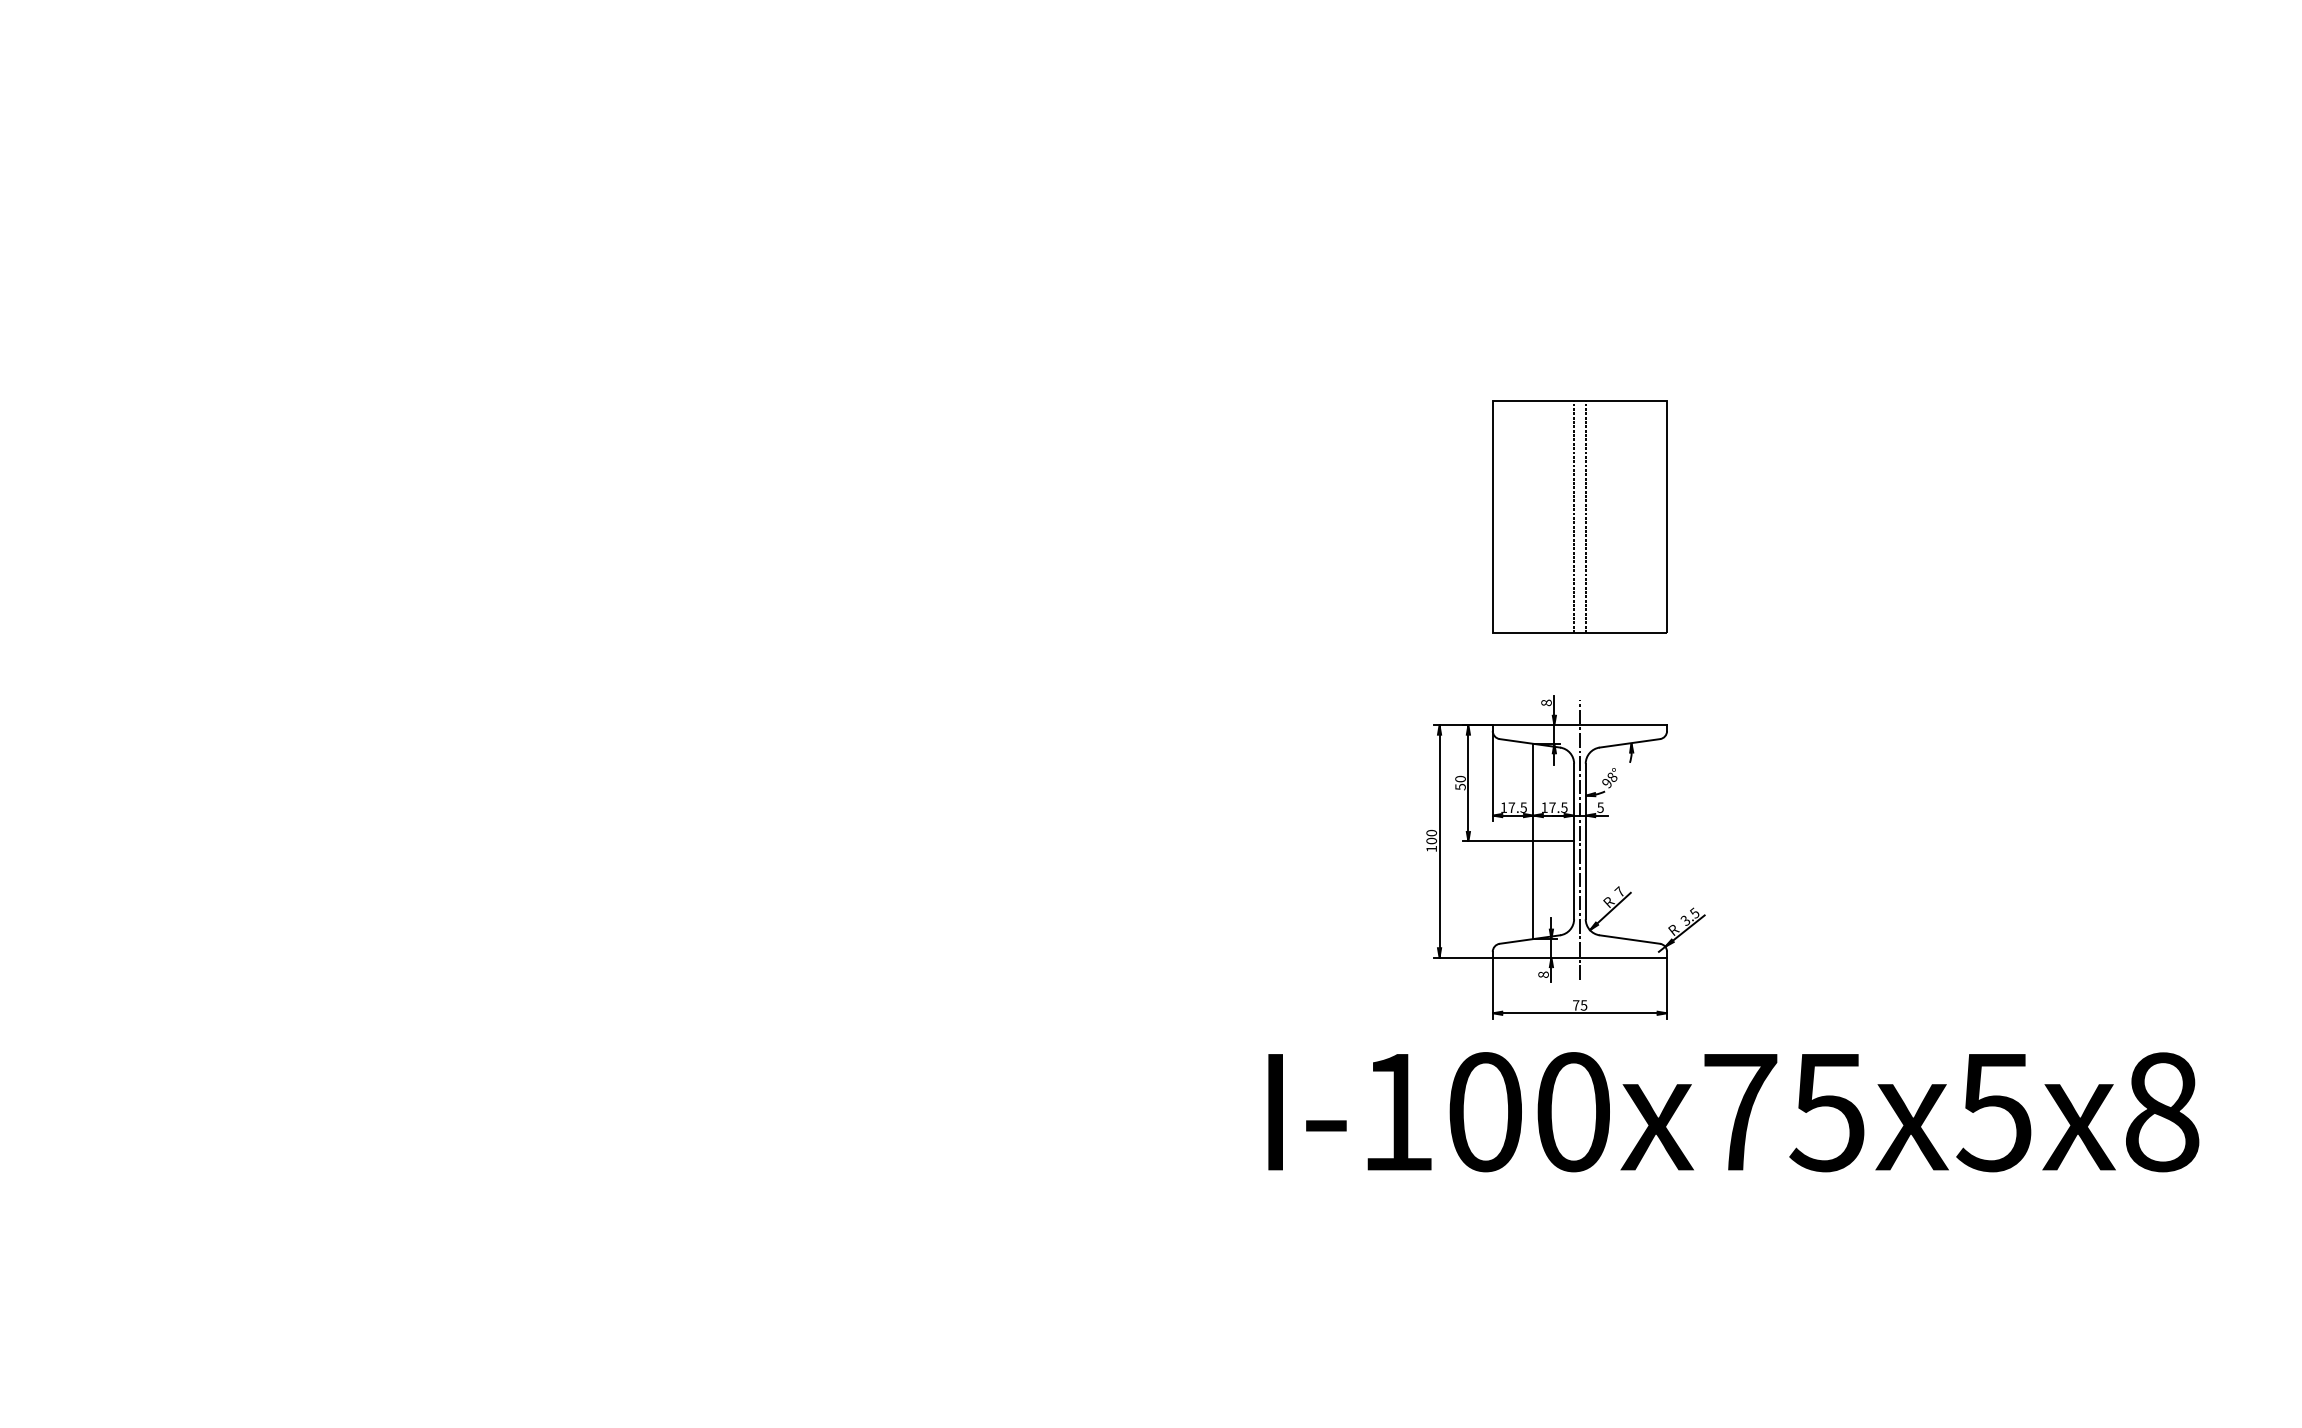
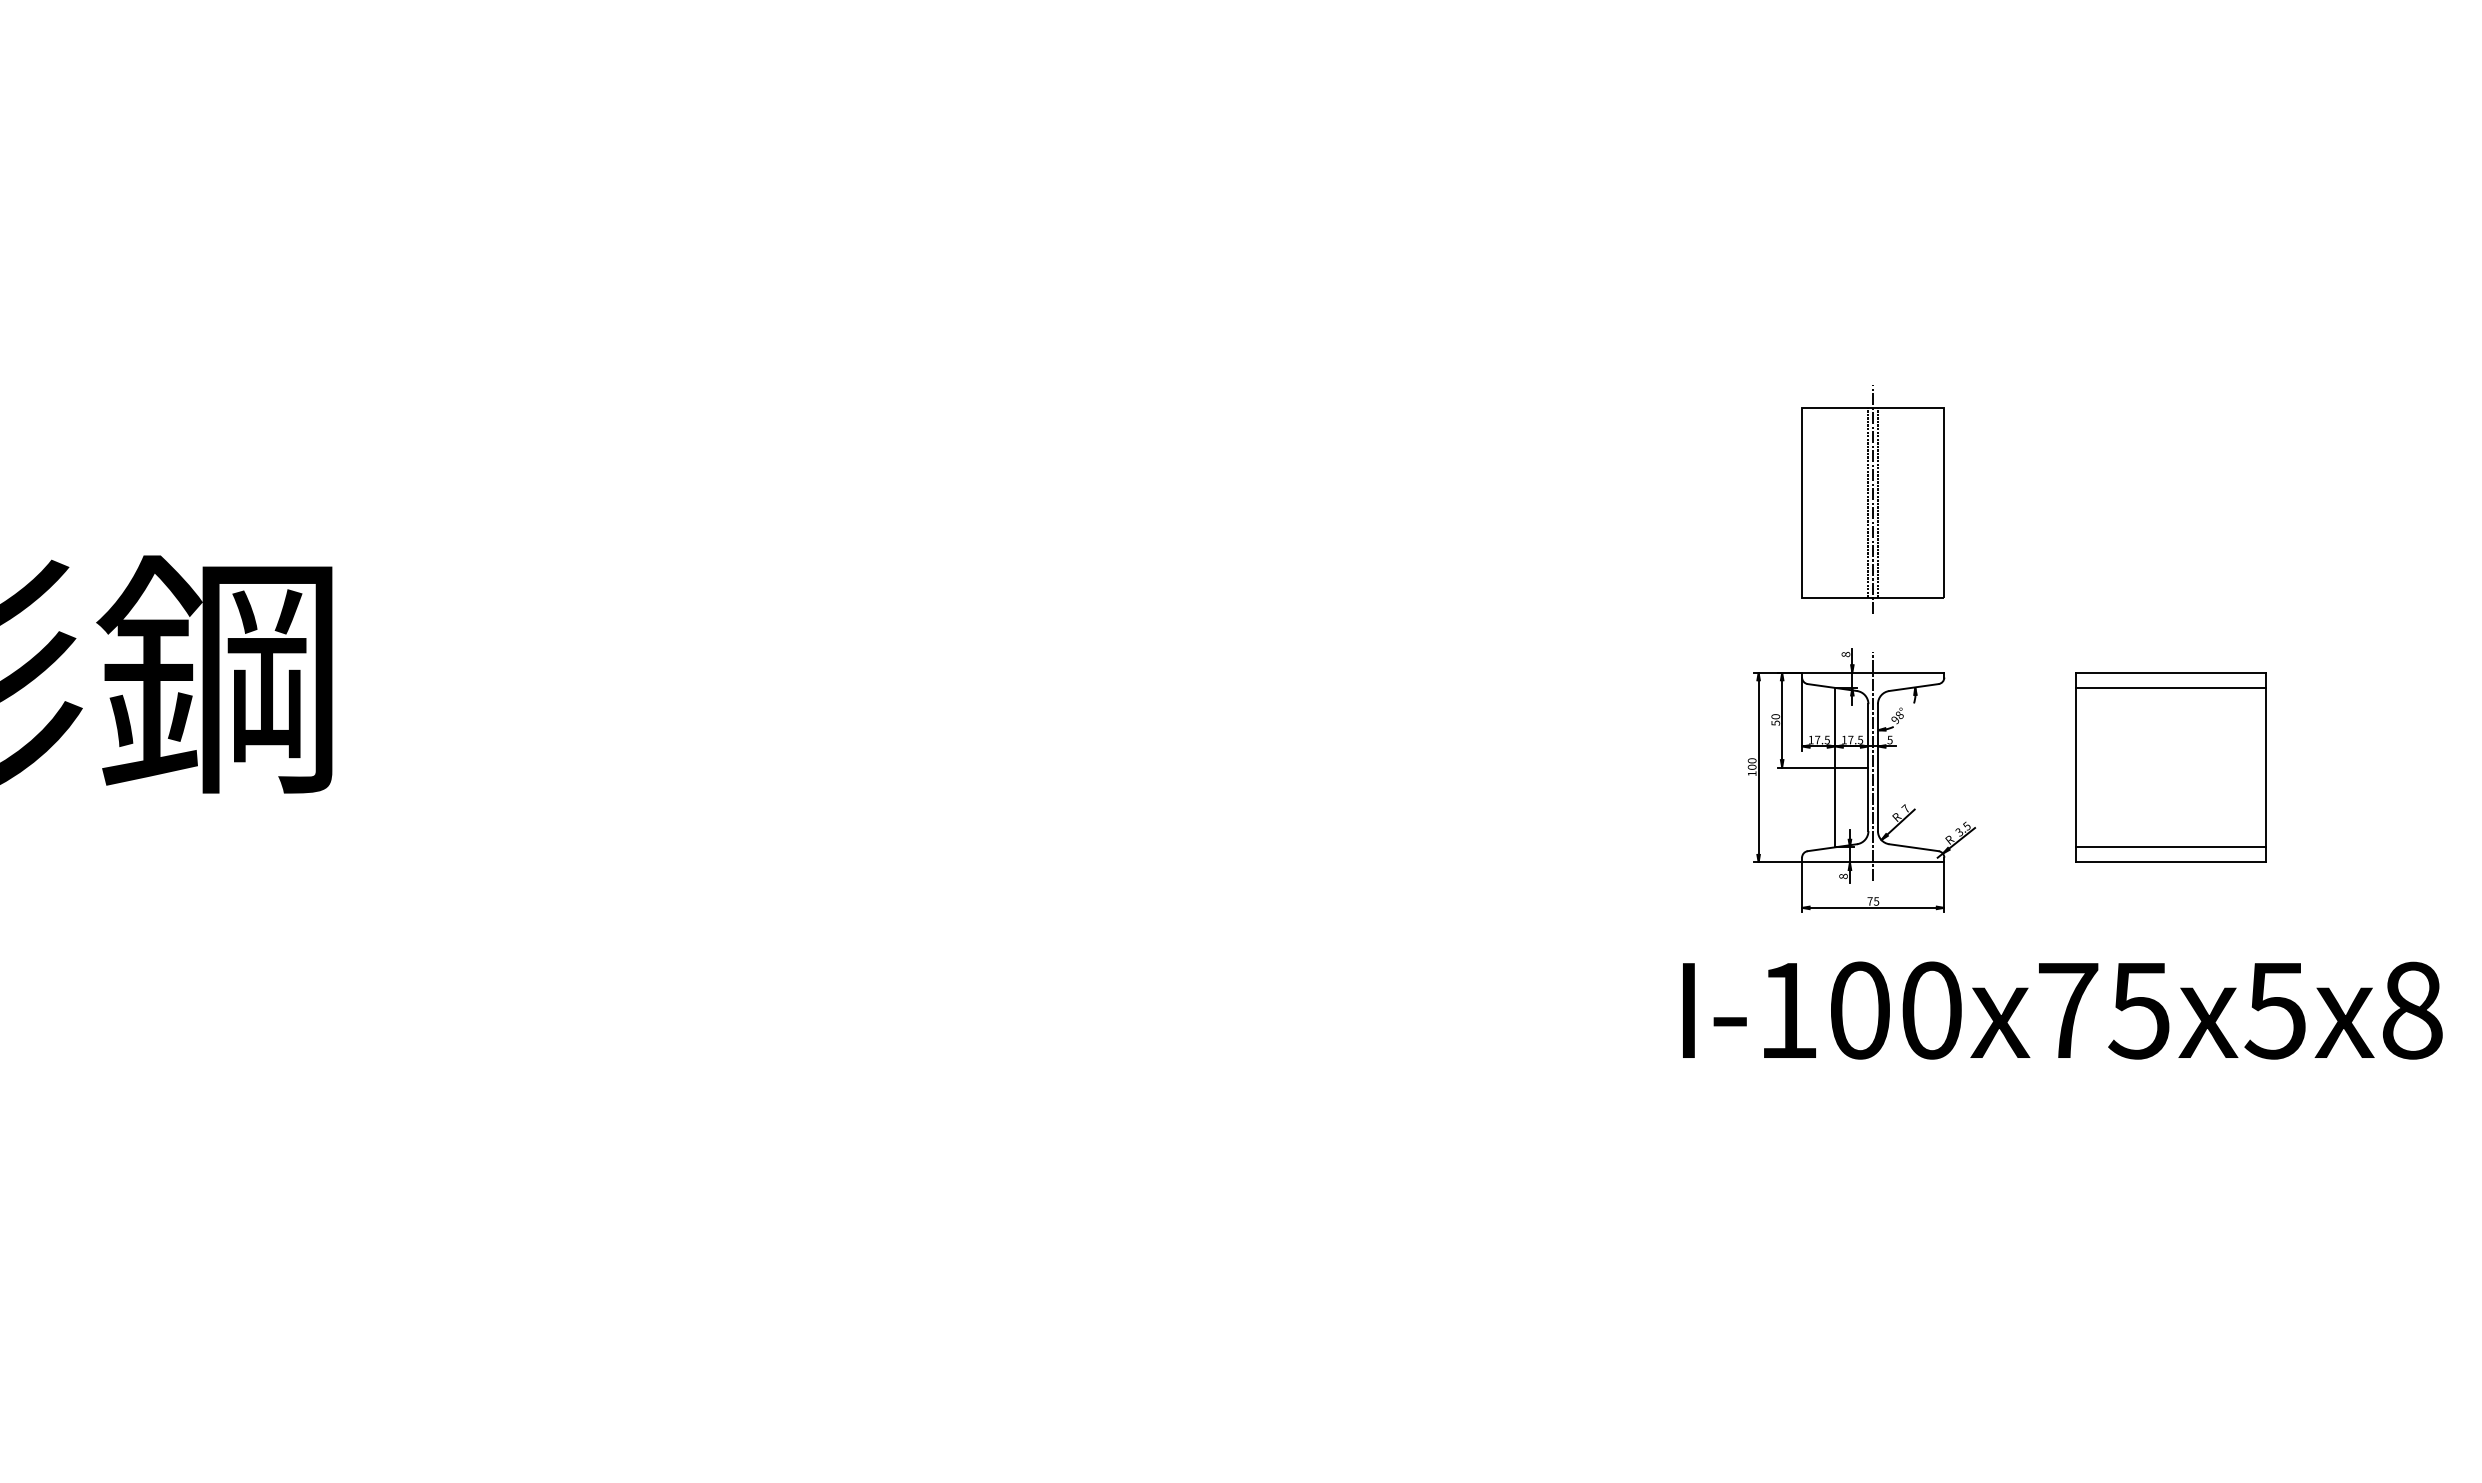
line: (1580, 512) -> (1873, 499), added
part: (1944, 841) -> (2170, 767), added
text: (1733, 1112) -> (2062, 1010), moved

